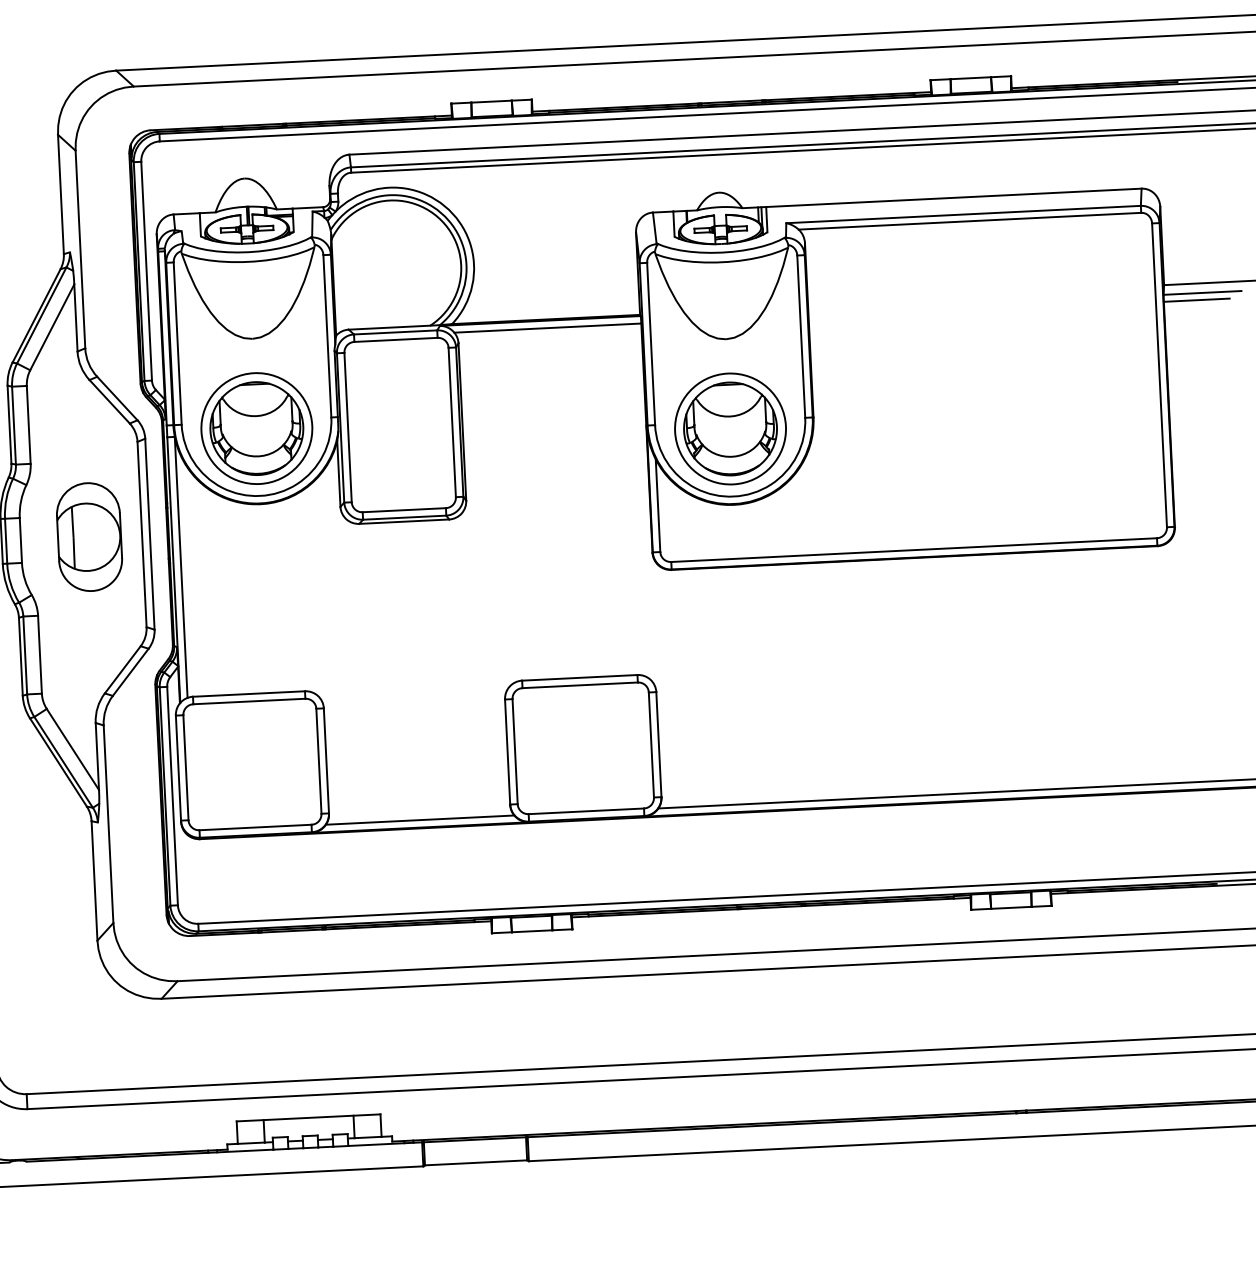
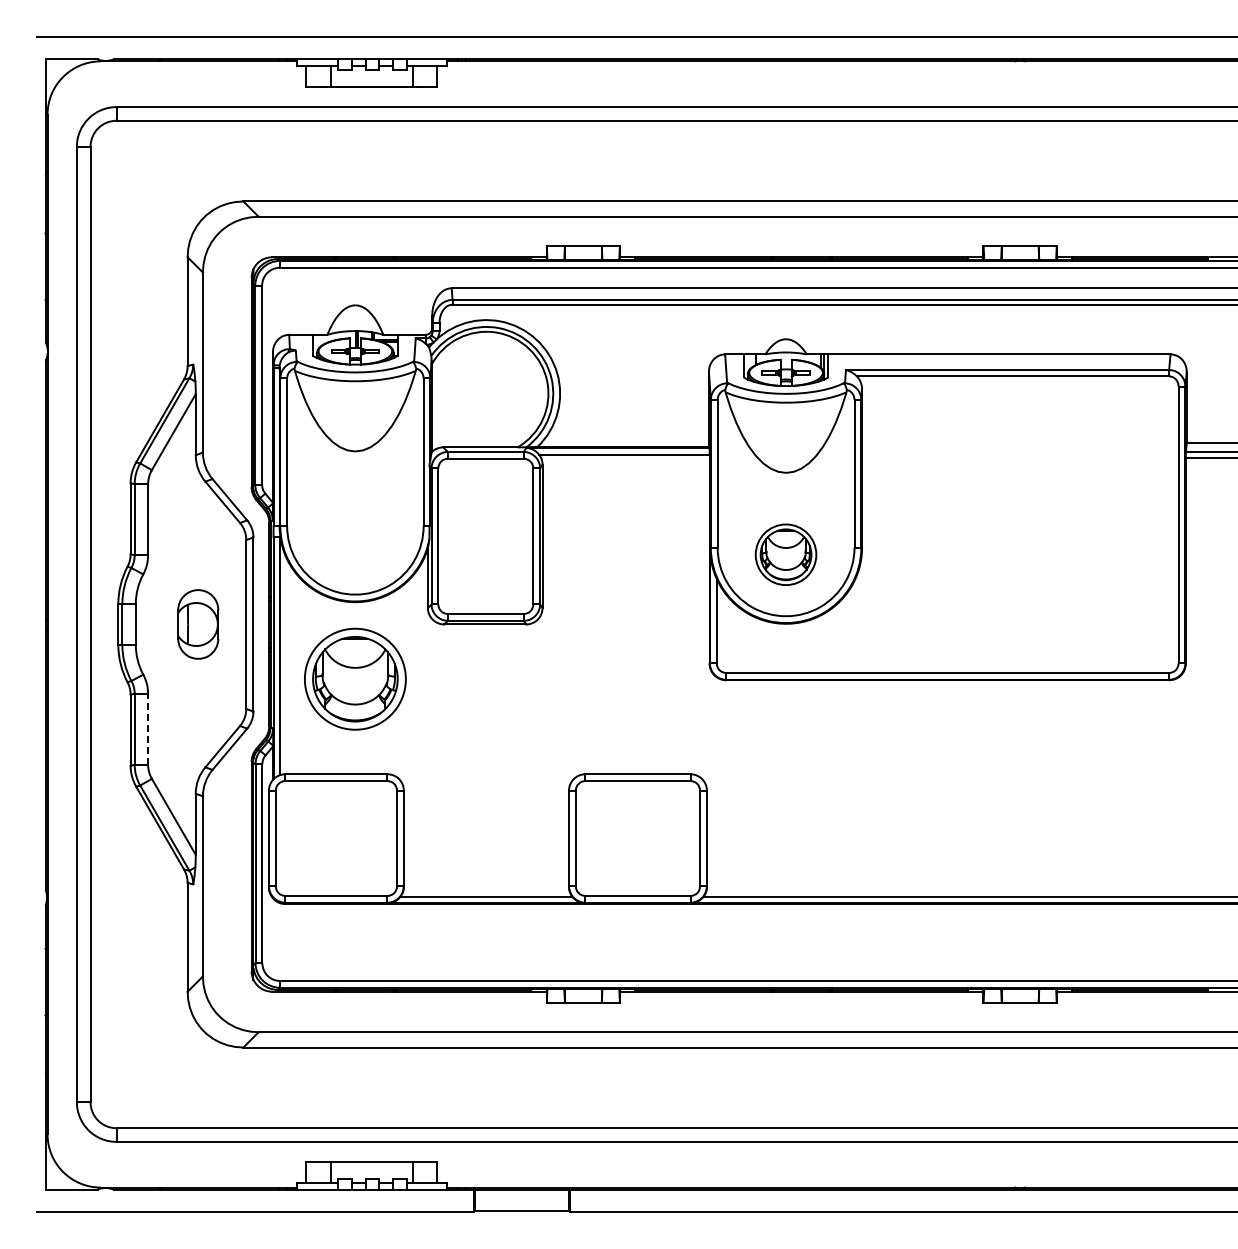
part: (256, 427) -> (355, 678), moved
part: (729, 428) -> (785, 554), size x0.6
part: (88, 537) -> (197, 624), size x0.7
line: (40, 655) -> (148, 729), solid -> dashed

